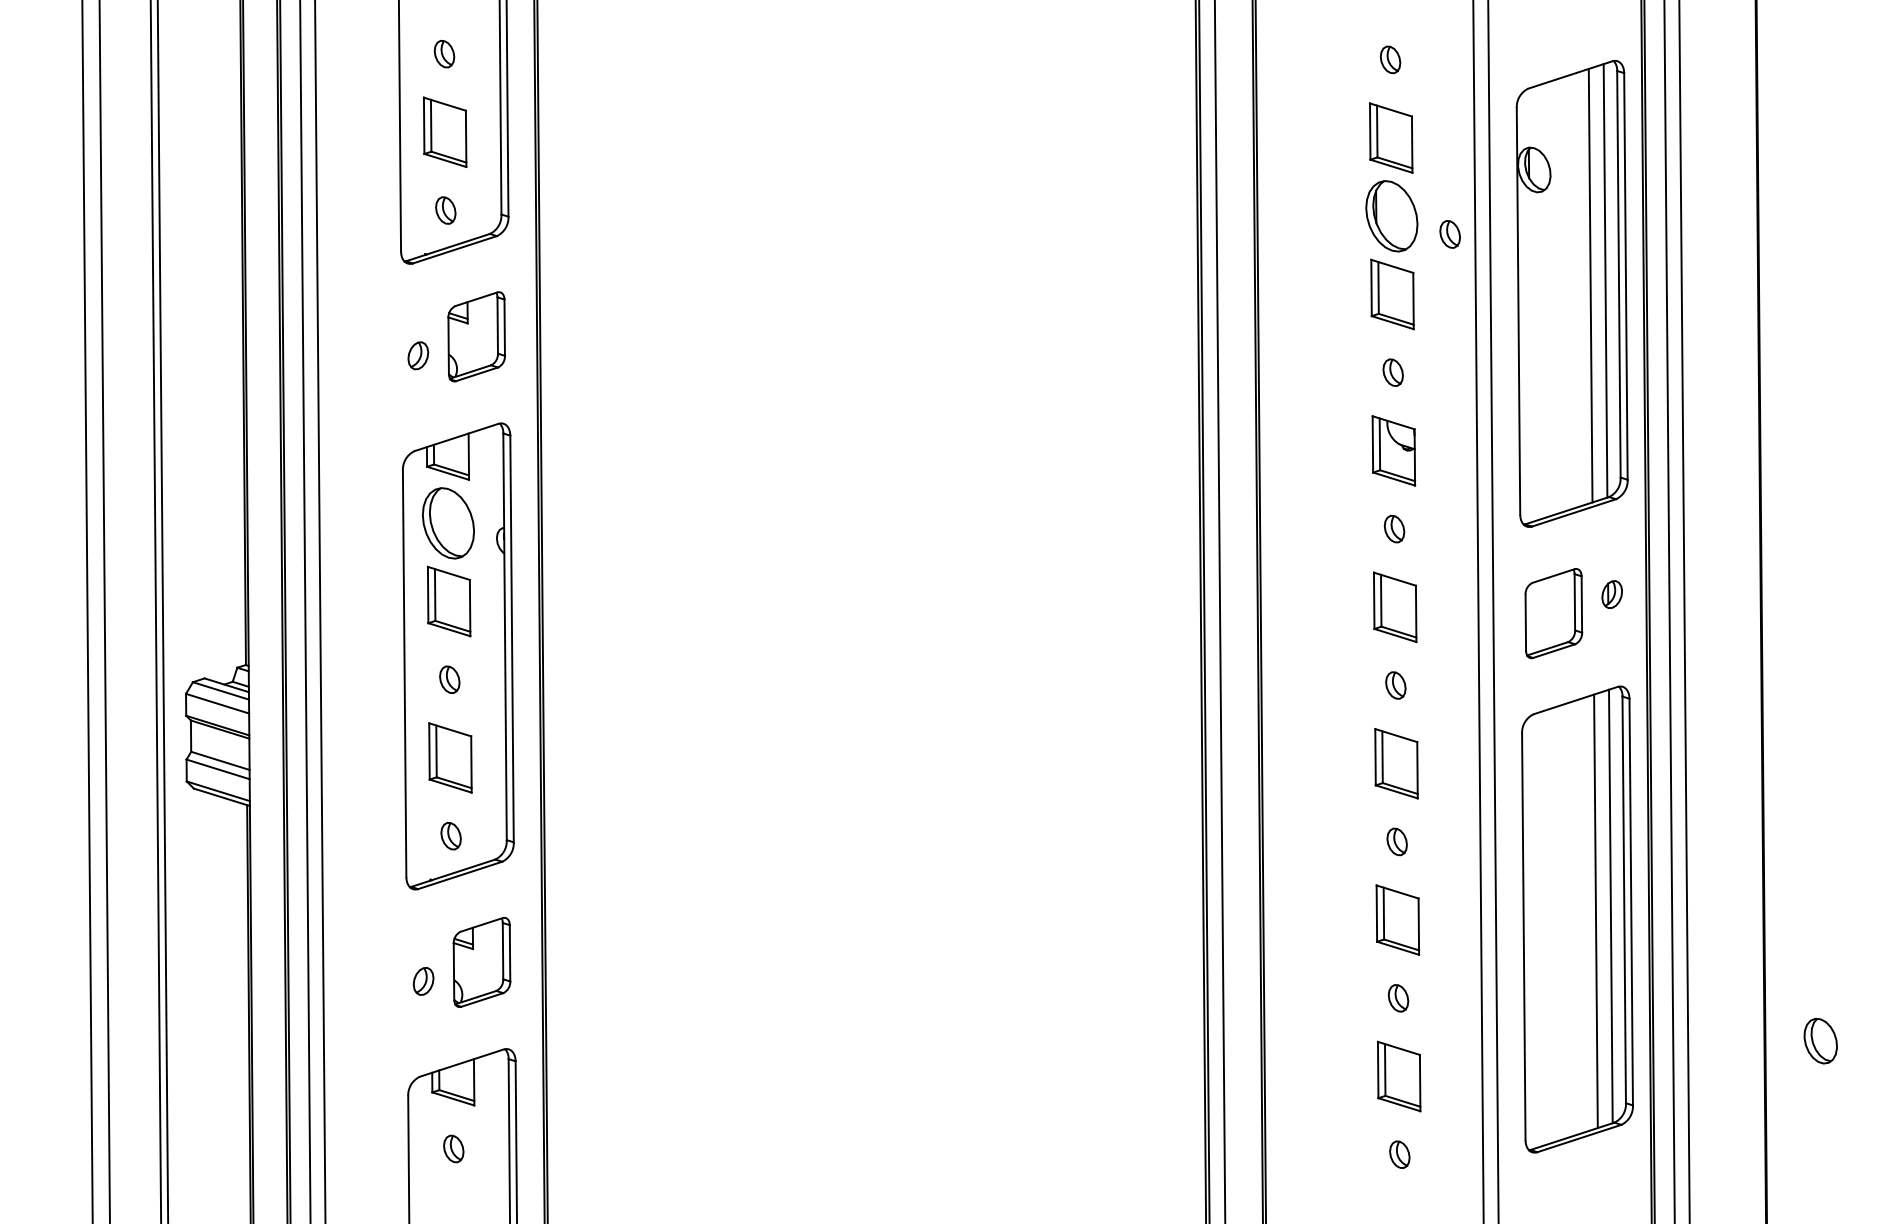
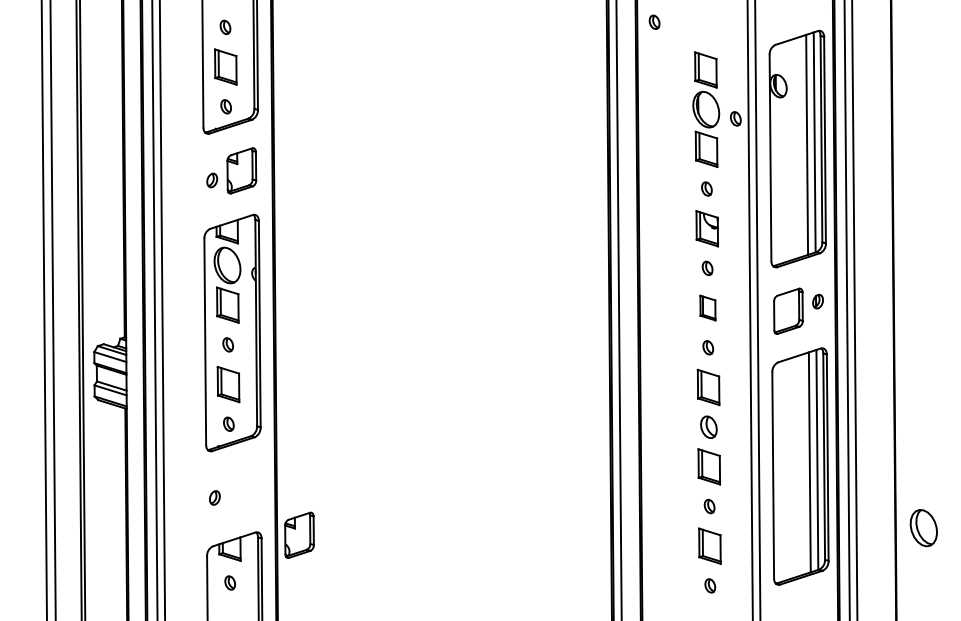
part: (1390, 58) -> (654, 21), moved
part: (1394, 606) -> (707, 307), size x0.7
part: (1396, 840) -> (708, 426), size x1.6
part: (481, 960) -> (299, 534), moved
part: (1819, 1041) -> (923, 528), size x1.6

